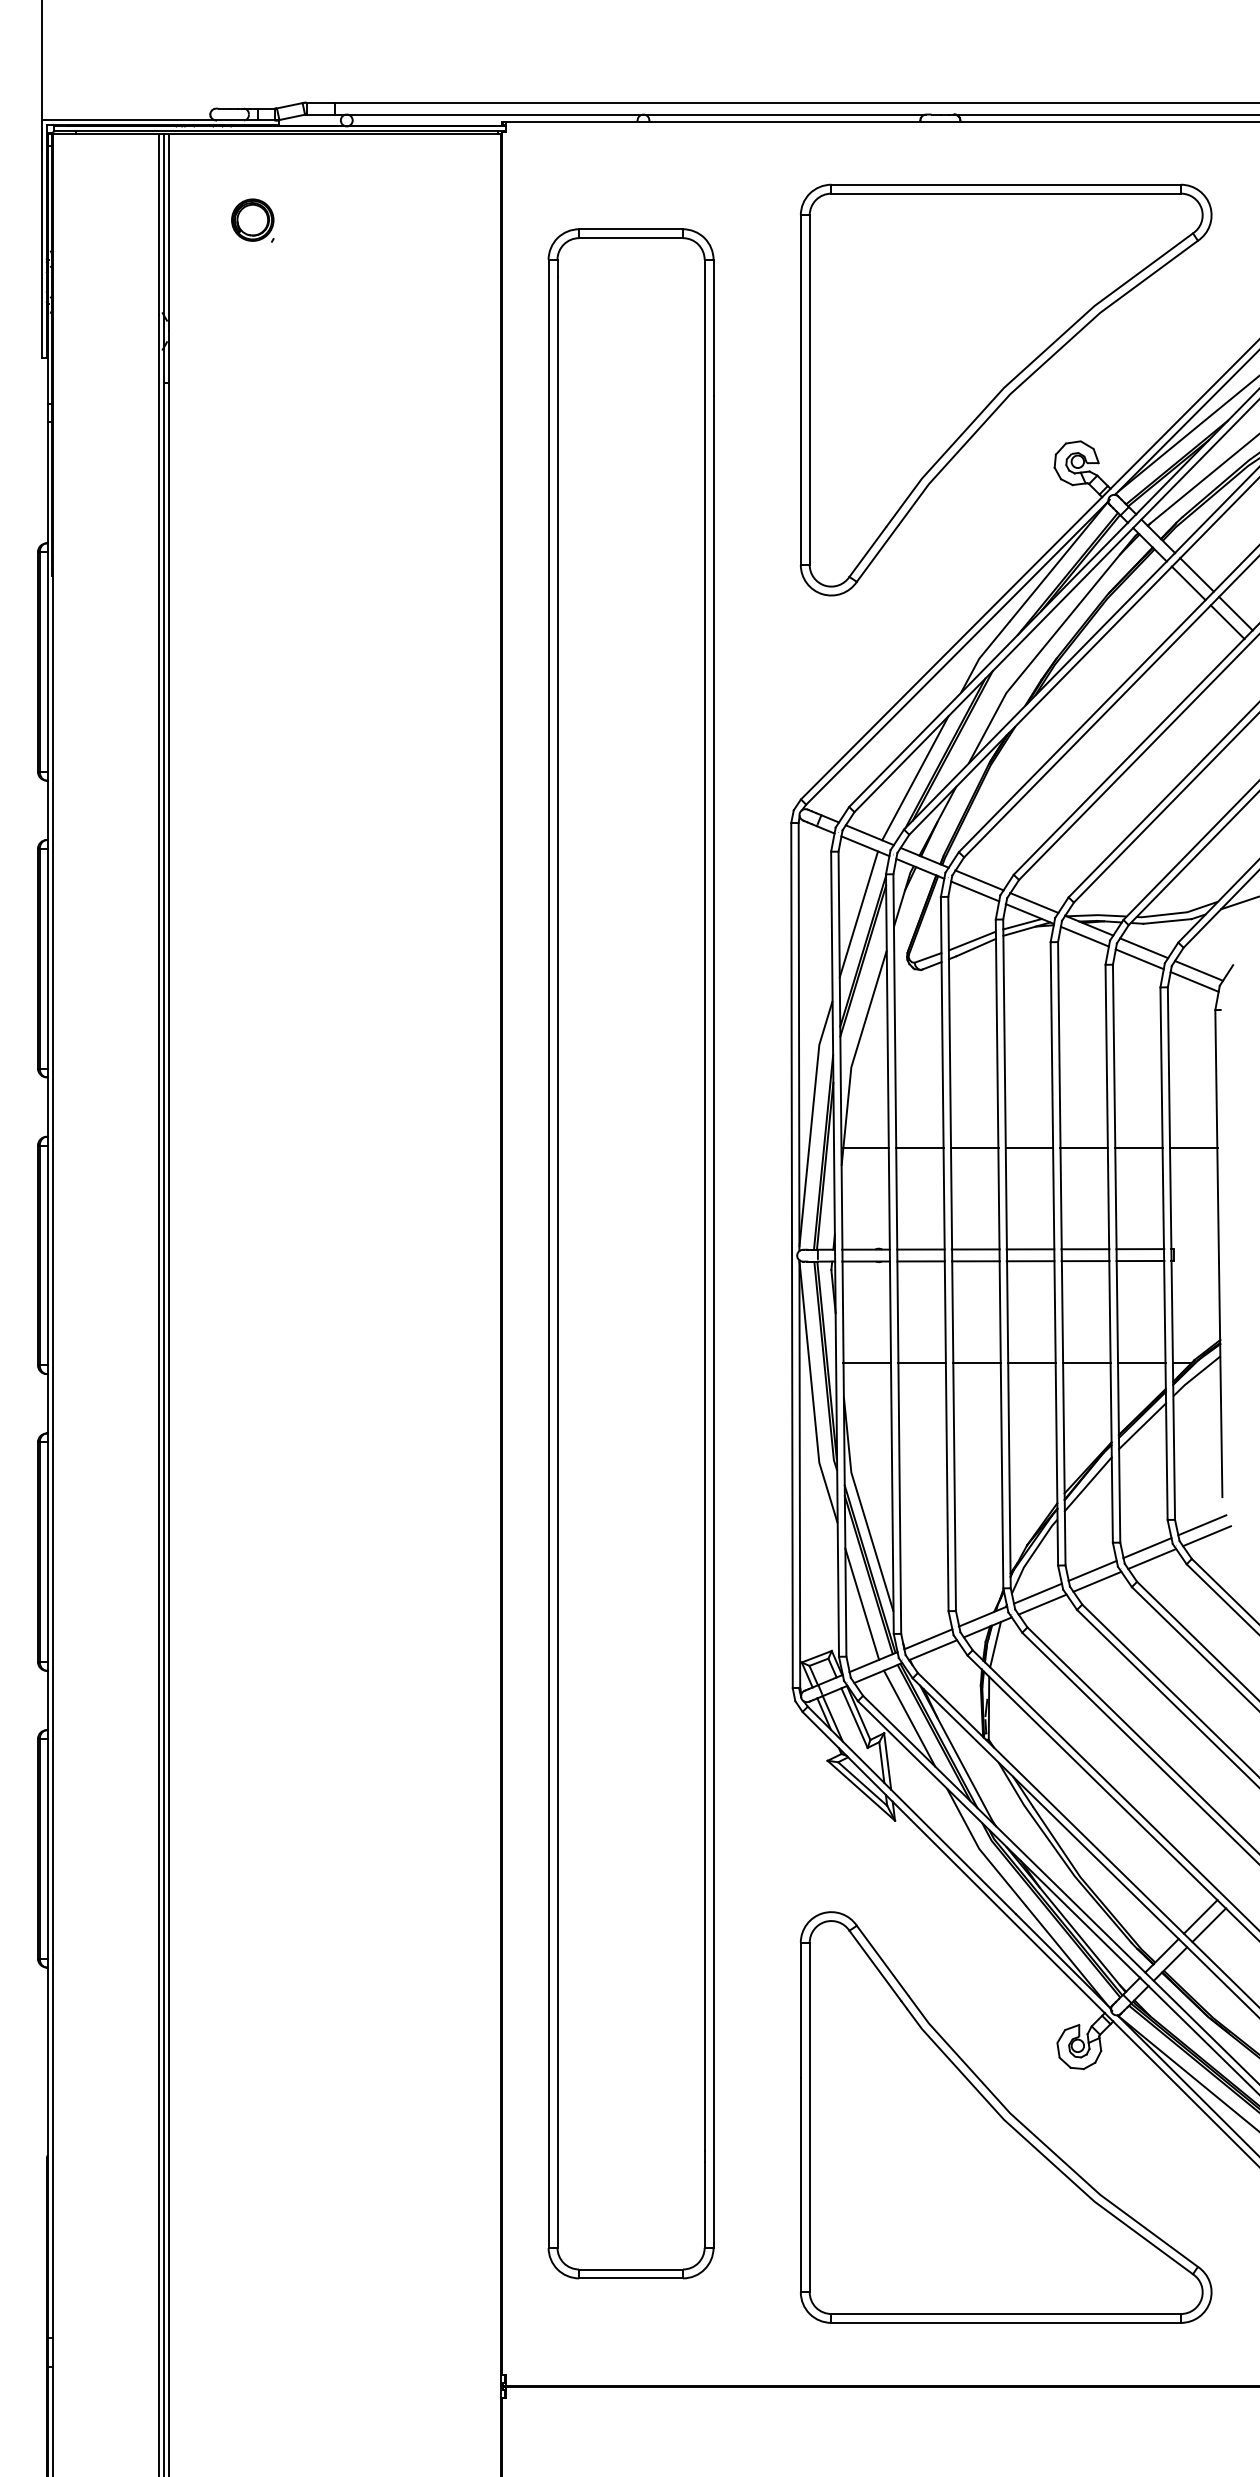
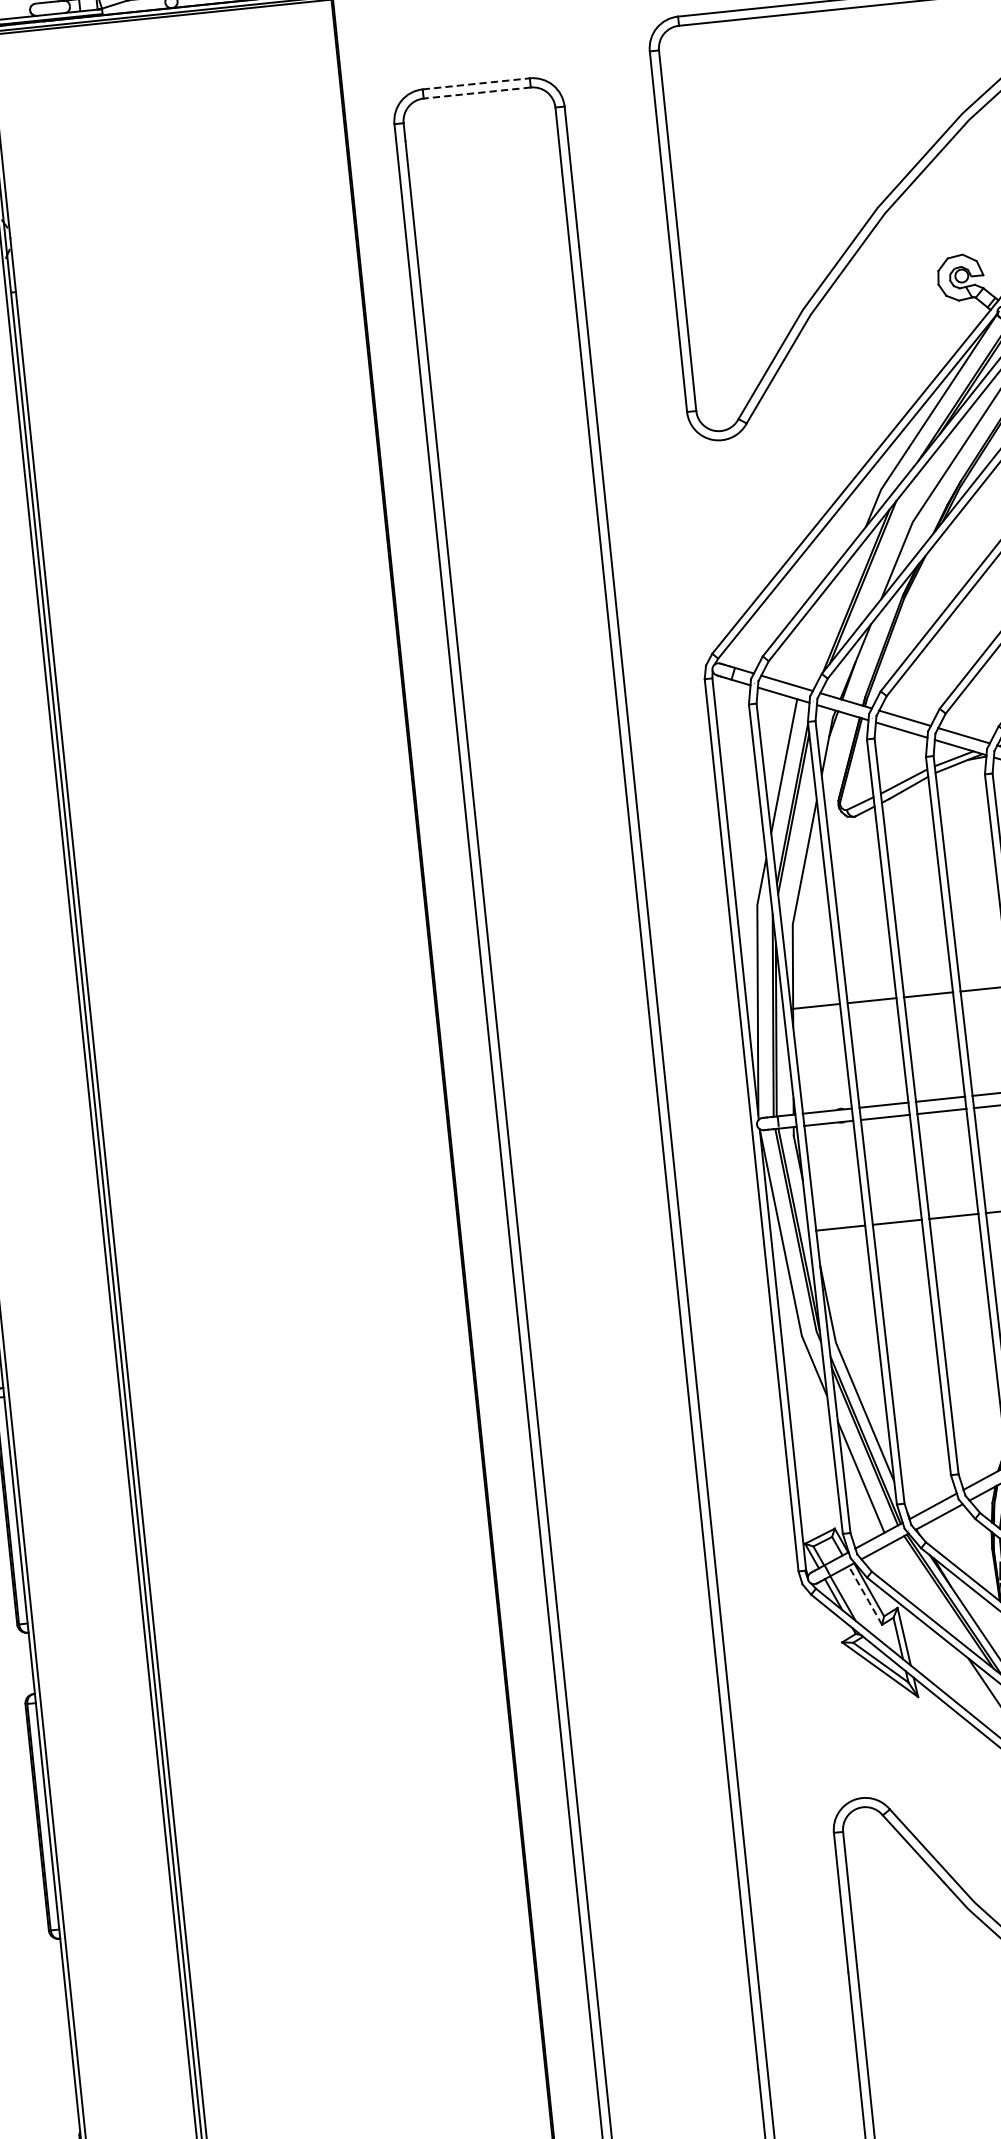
part: (252, 220) -> (84, 115), removed
line: (631, 229) -> (476, 84), solid -> dashed
line: (631, 238) -> (477, 93), solid -> dashed
line: (915, 778) -> (828, 619), removed
line: (854, 1718) -> (865, 1595), solid -> dashed
line: (909, 1718) -> (922, 1590), removed

